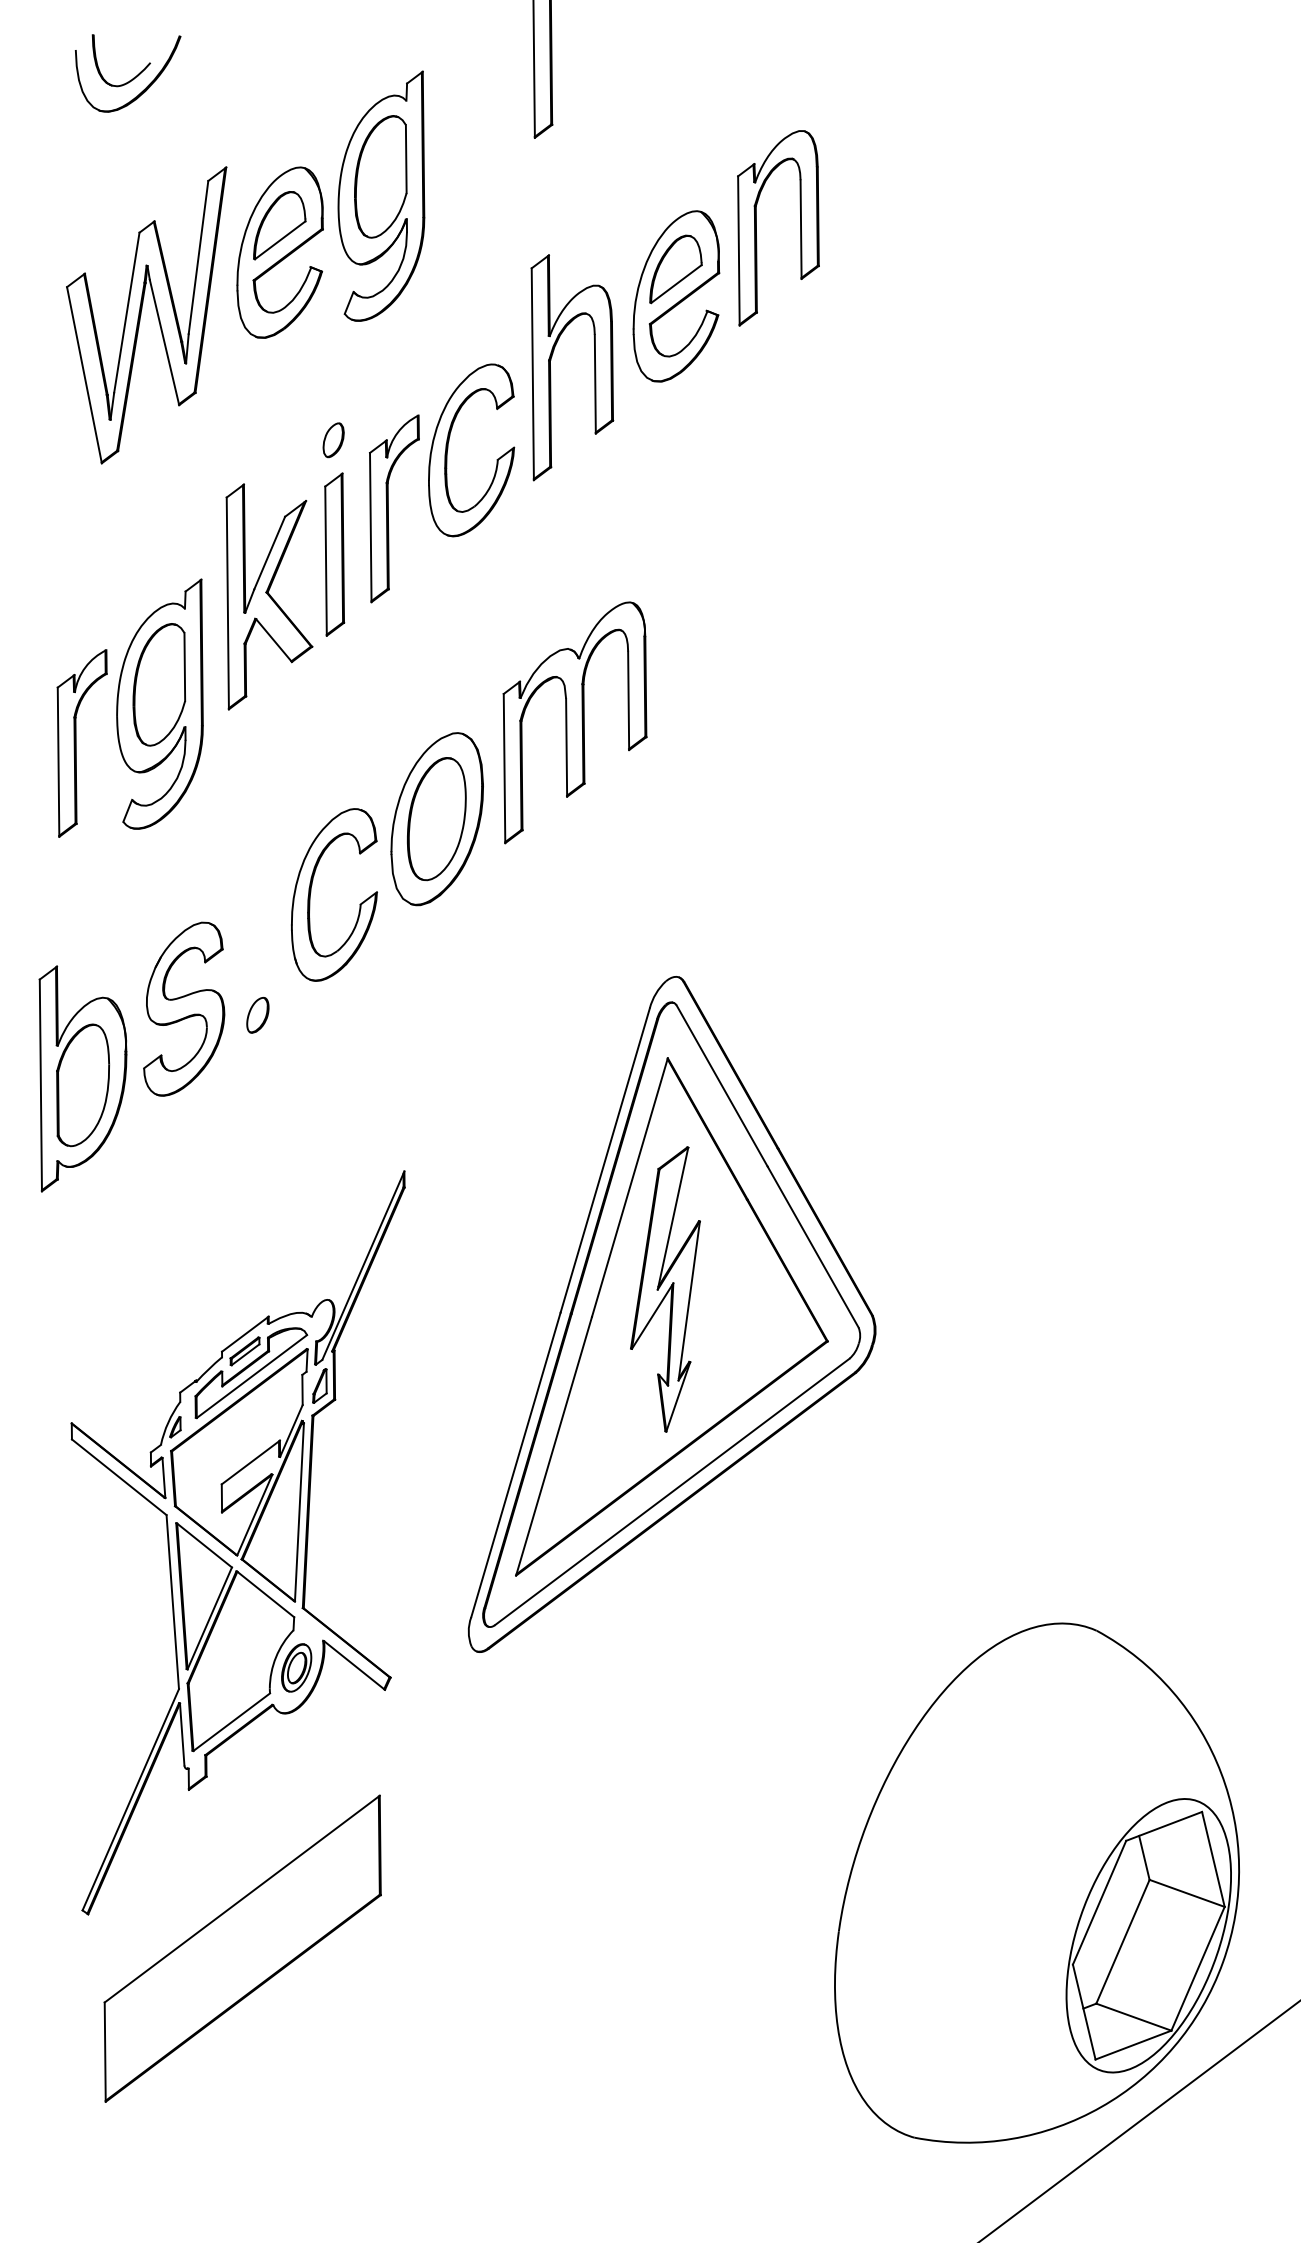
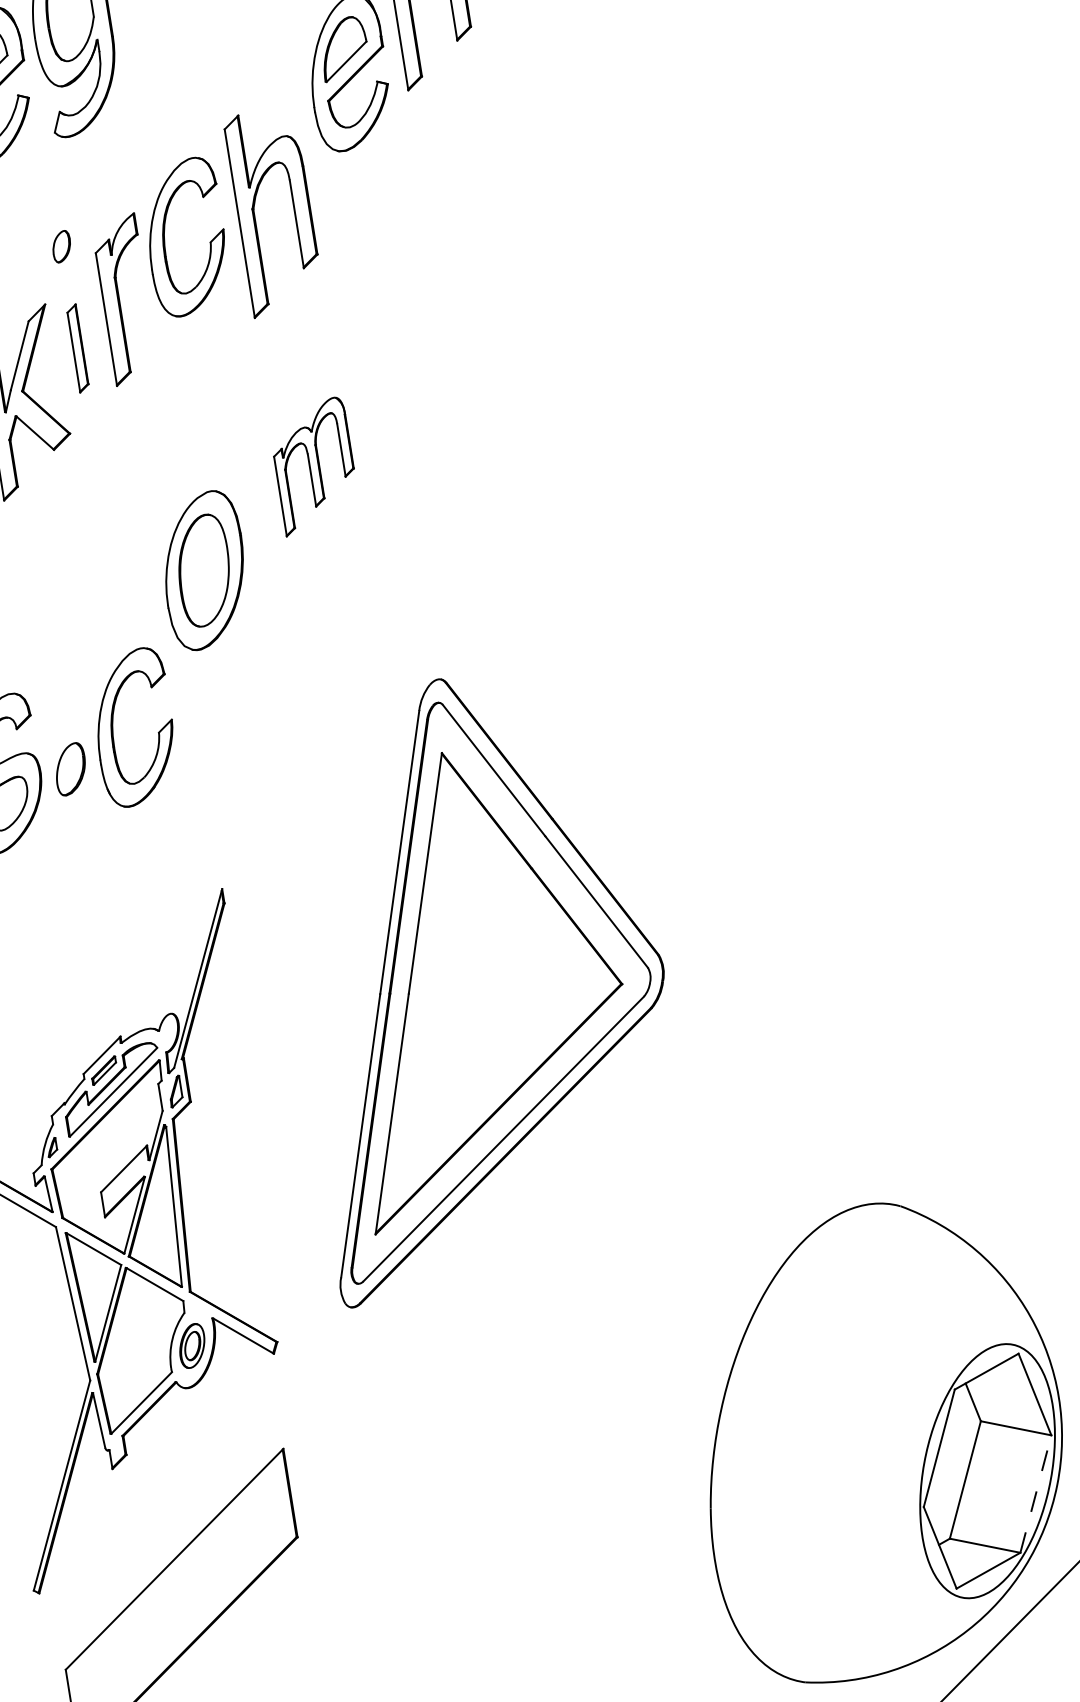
part: (550, 367) -> (254, 215), moved
part: (334, 554) -> (77, 348), size x0.6
part: (574, 722) -> (314, 466), size x0.6
part: (311, 892) -> (113, 728), moved
part: (257, 1015) -> (70, 769), size x1.6
part: (665, 1289) -> (470, 959), removed
line: (1198, 1968) -> (1036, 1493), solid -> dashed

